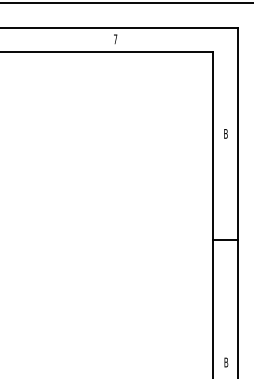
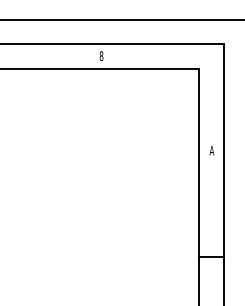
text: (115, 39) -> (101, 56), 7 -> 8
text: (225, 133) -> (211, 150), B -> A

